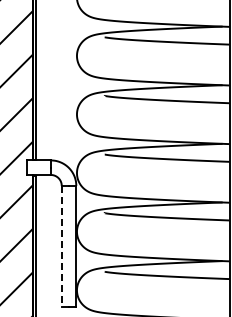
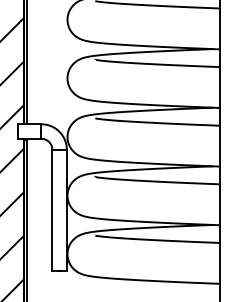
line: (61, 246) -> (52, 210), dashed -> solid

